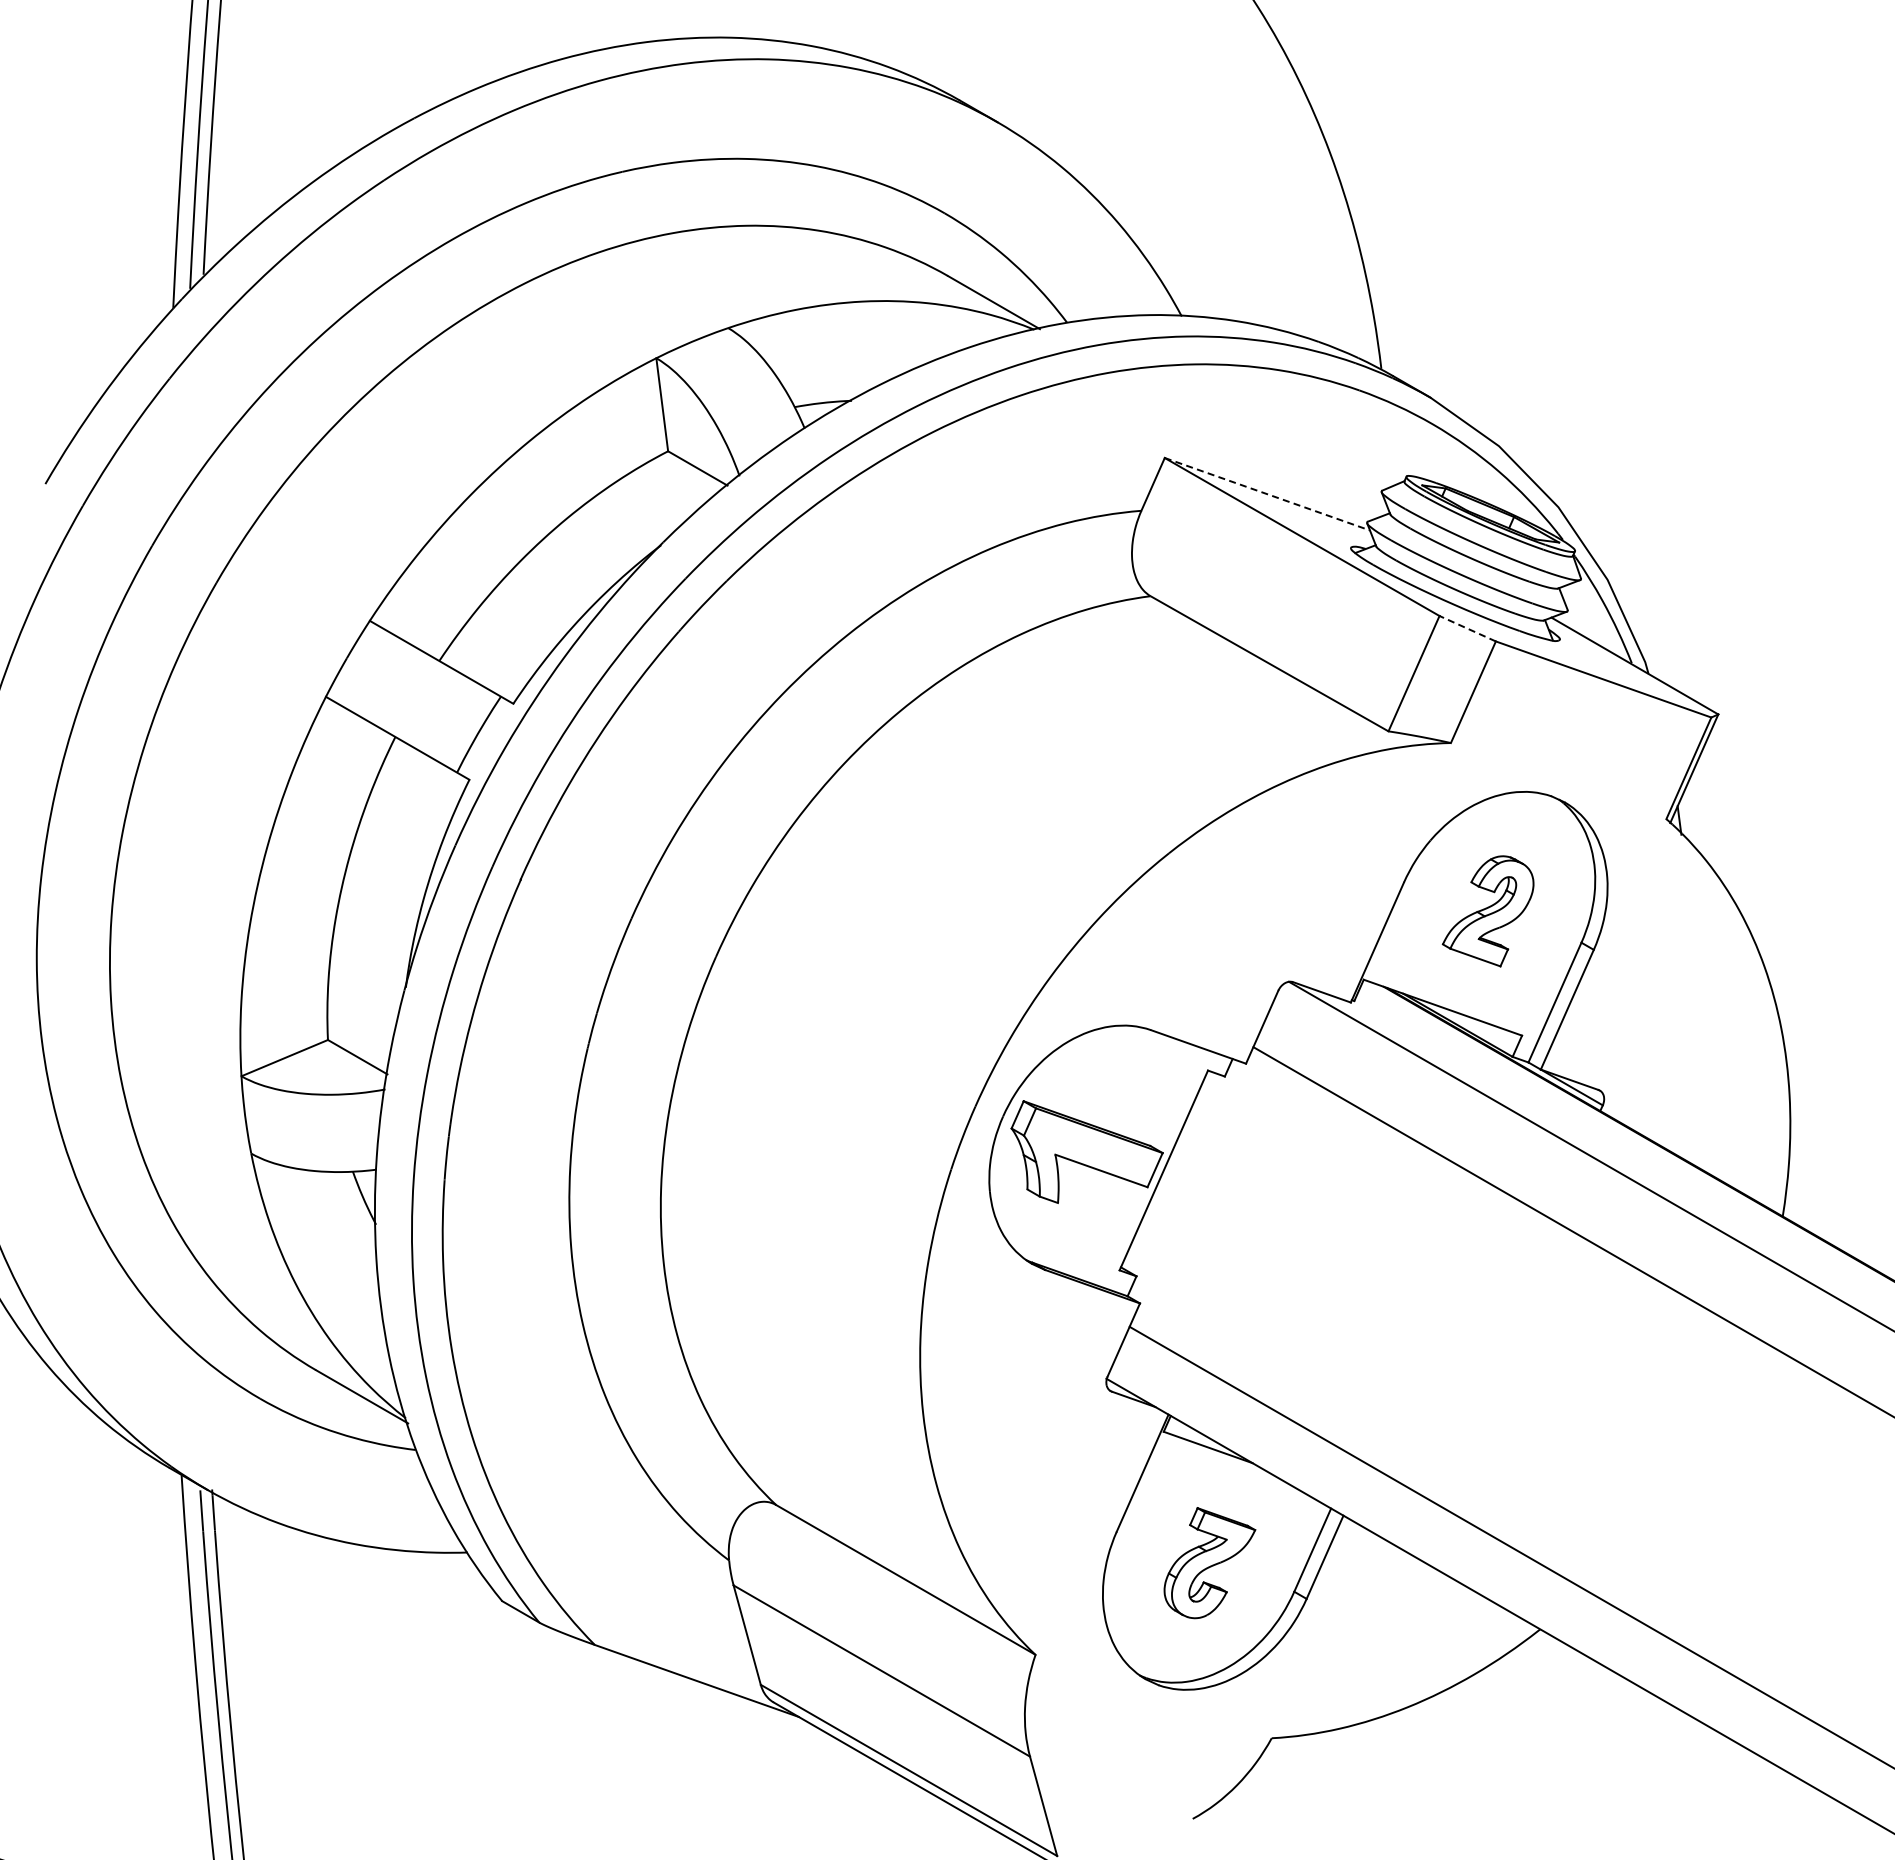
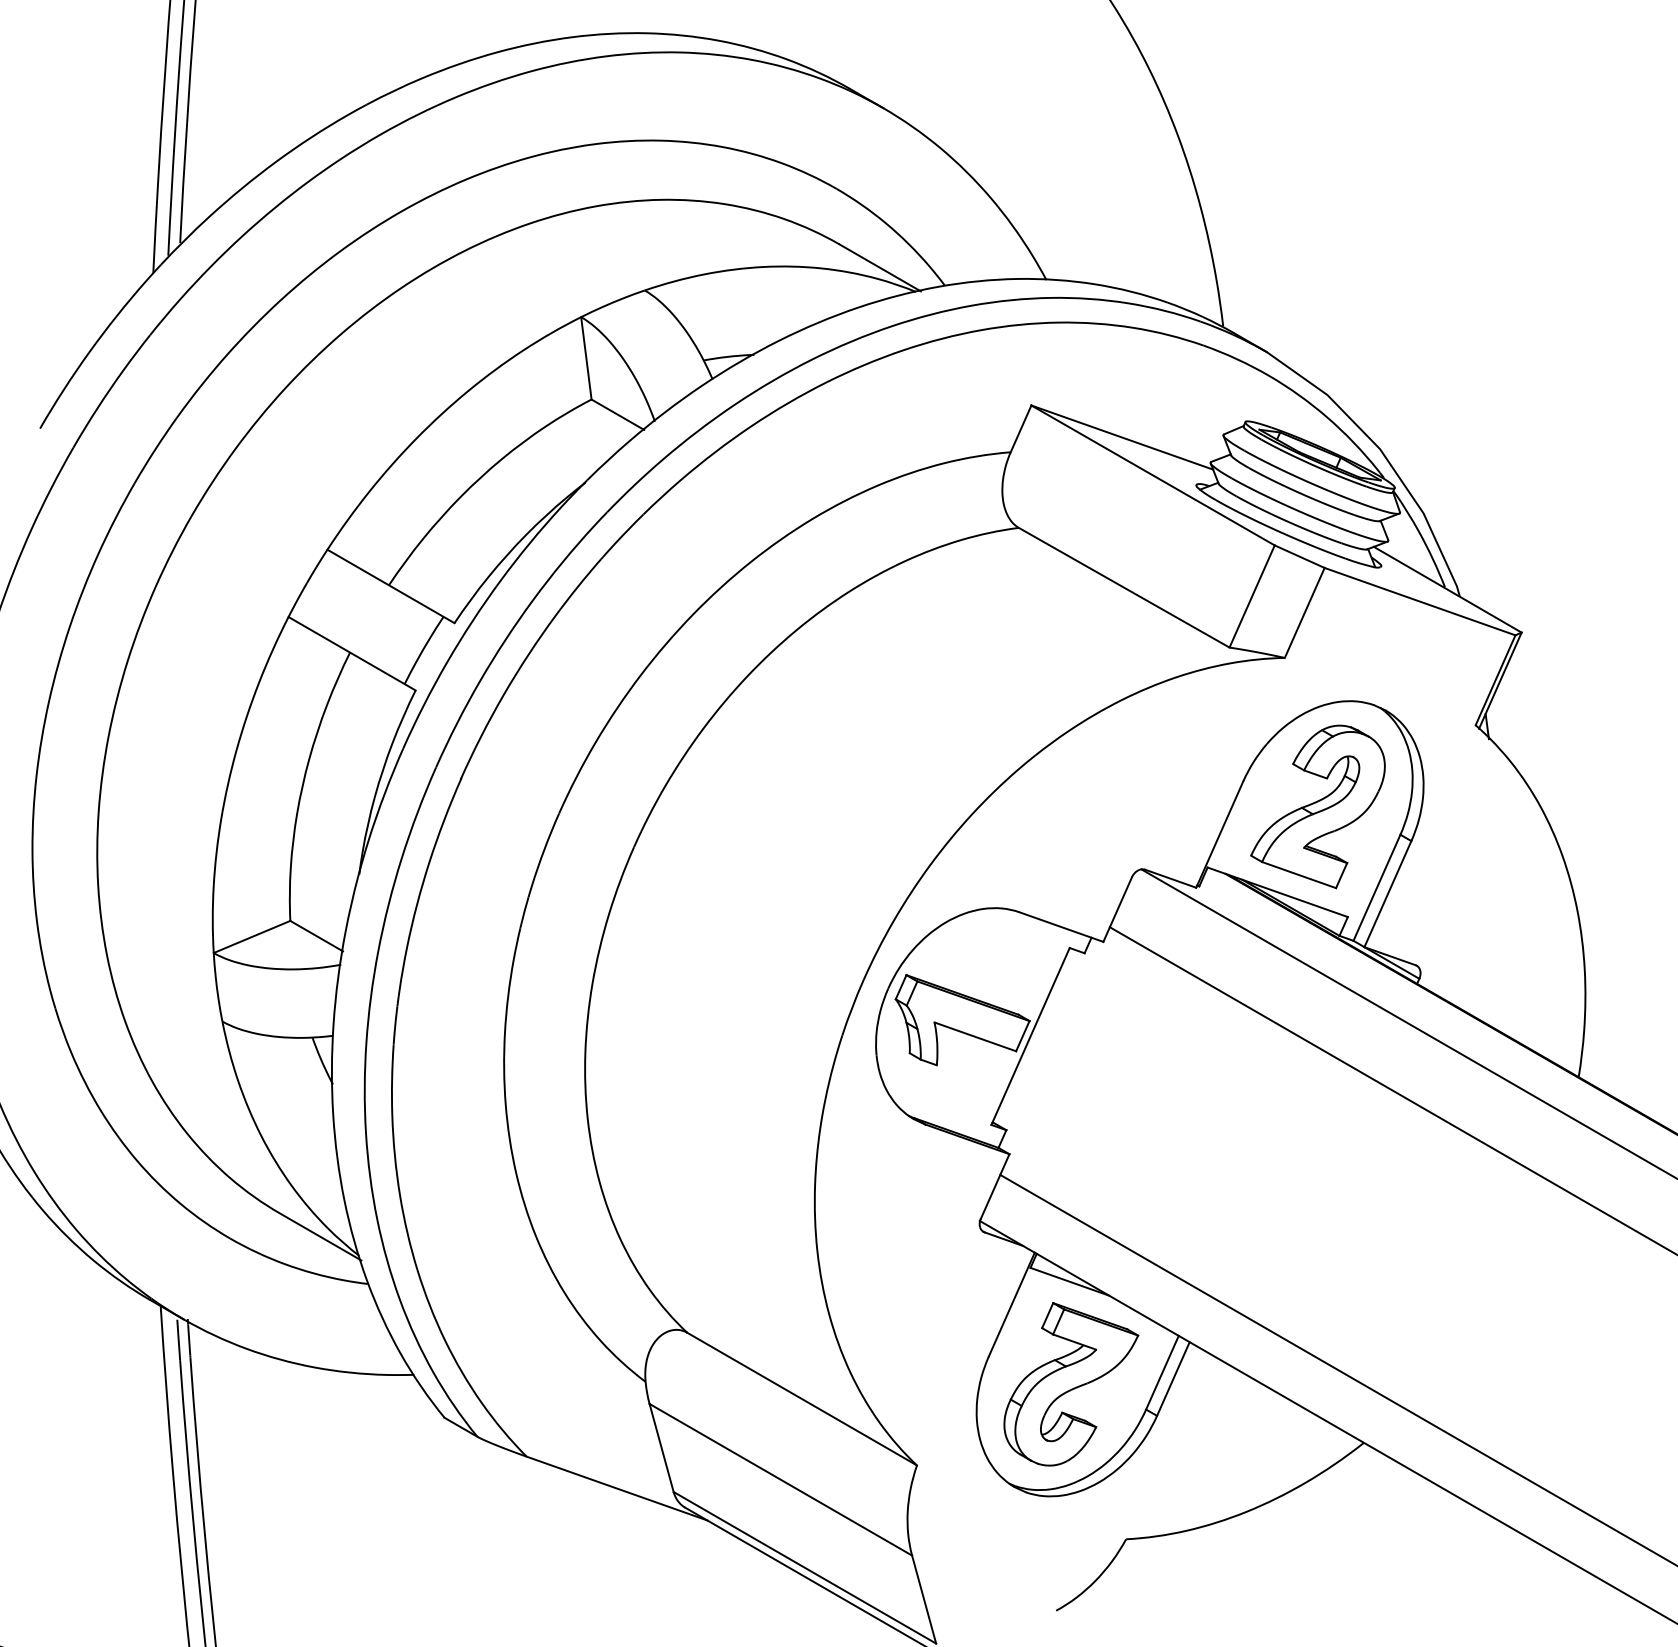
line: (1267, 494) -> (1122, 437), dashed -> solid
line: (1467, 628) -> (1299, 556), dashed -> solid
part: (1487, 911) -> (1317, 807), size x1.67
part: (1209, 1562) -> (1071, 1383), size x1.67

